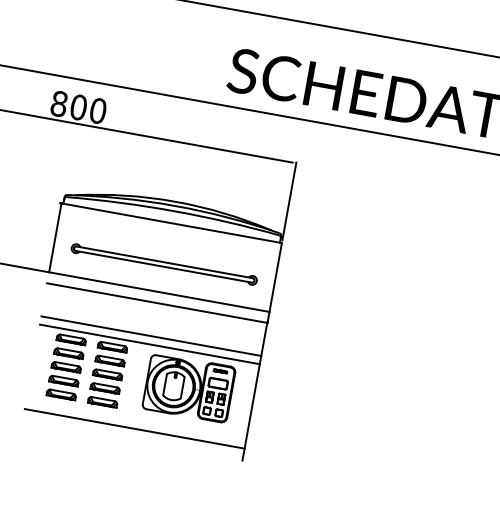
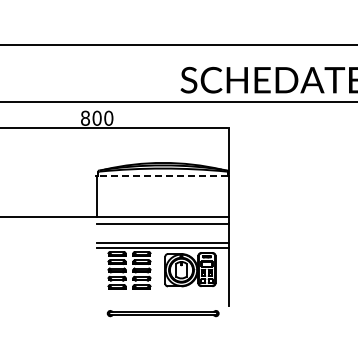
line: (170, 222) -> (162, 175), solid -> dashed
part: (163, 264) -> (162, 313), moved
line: (135, 429) -> (163, 299), removed

